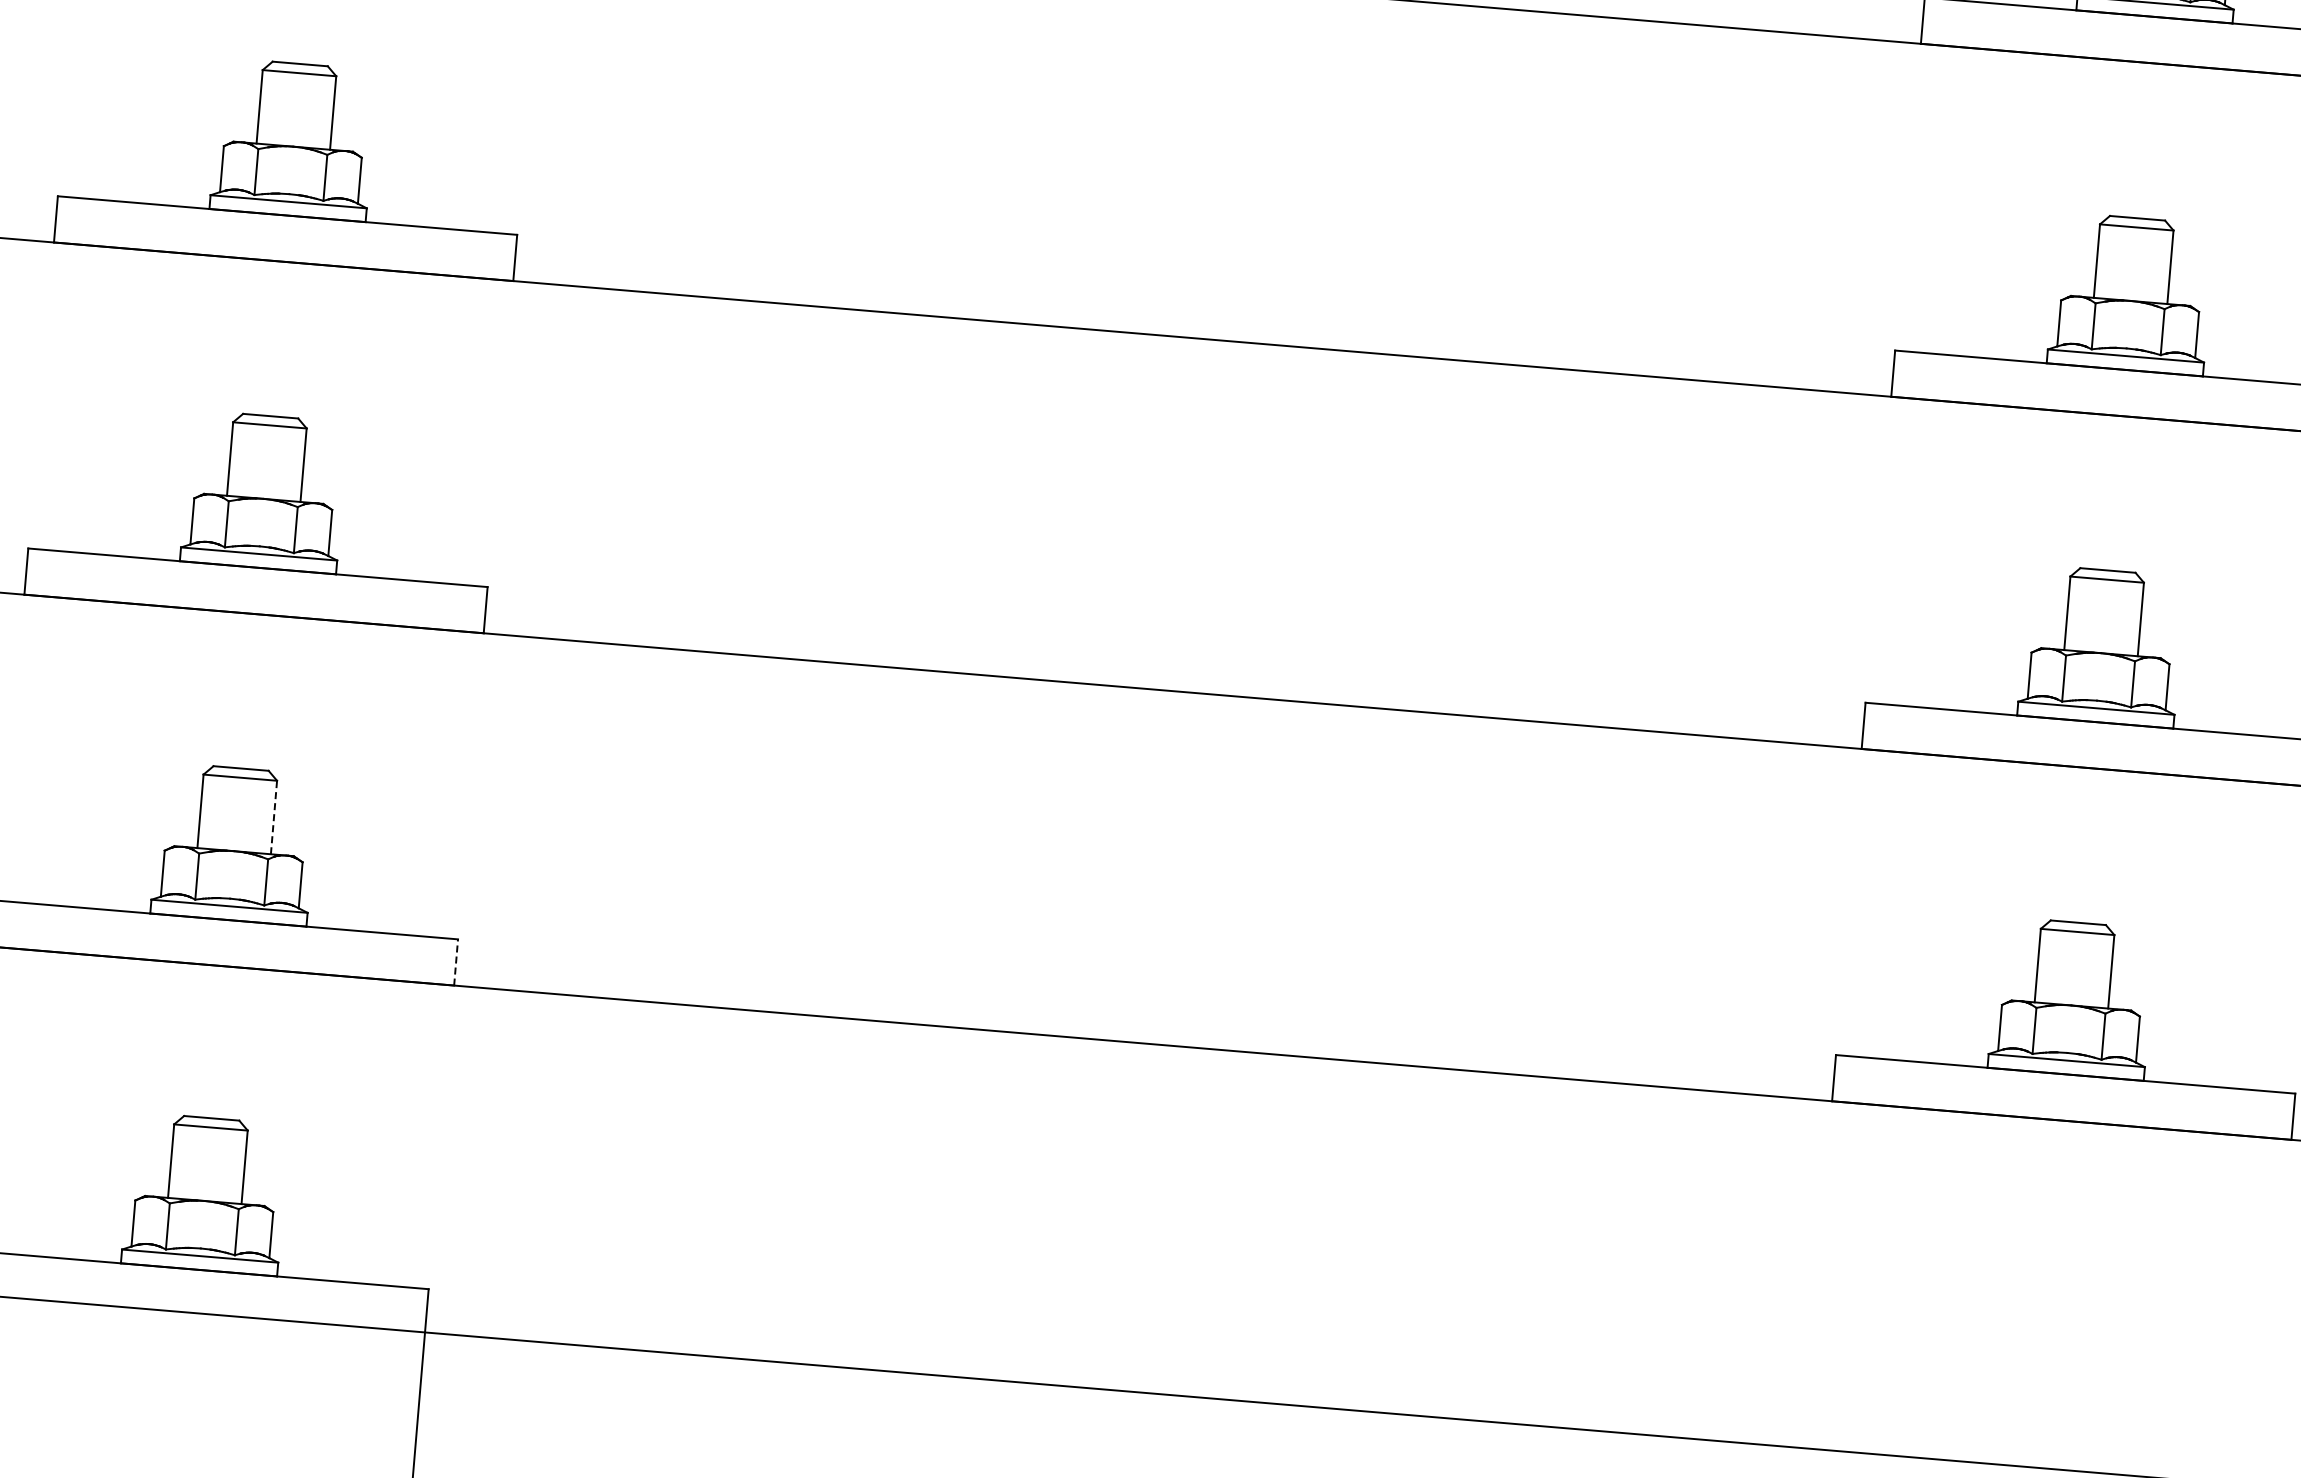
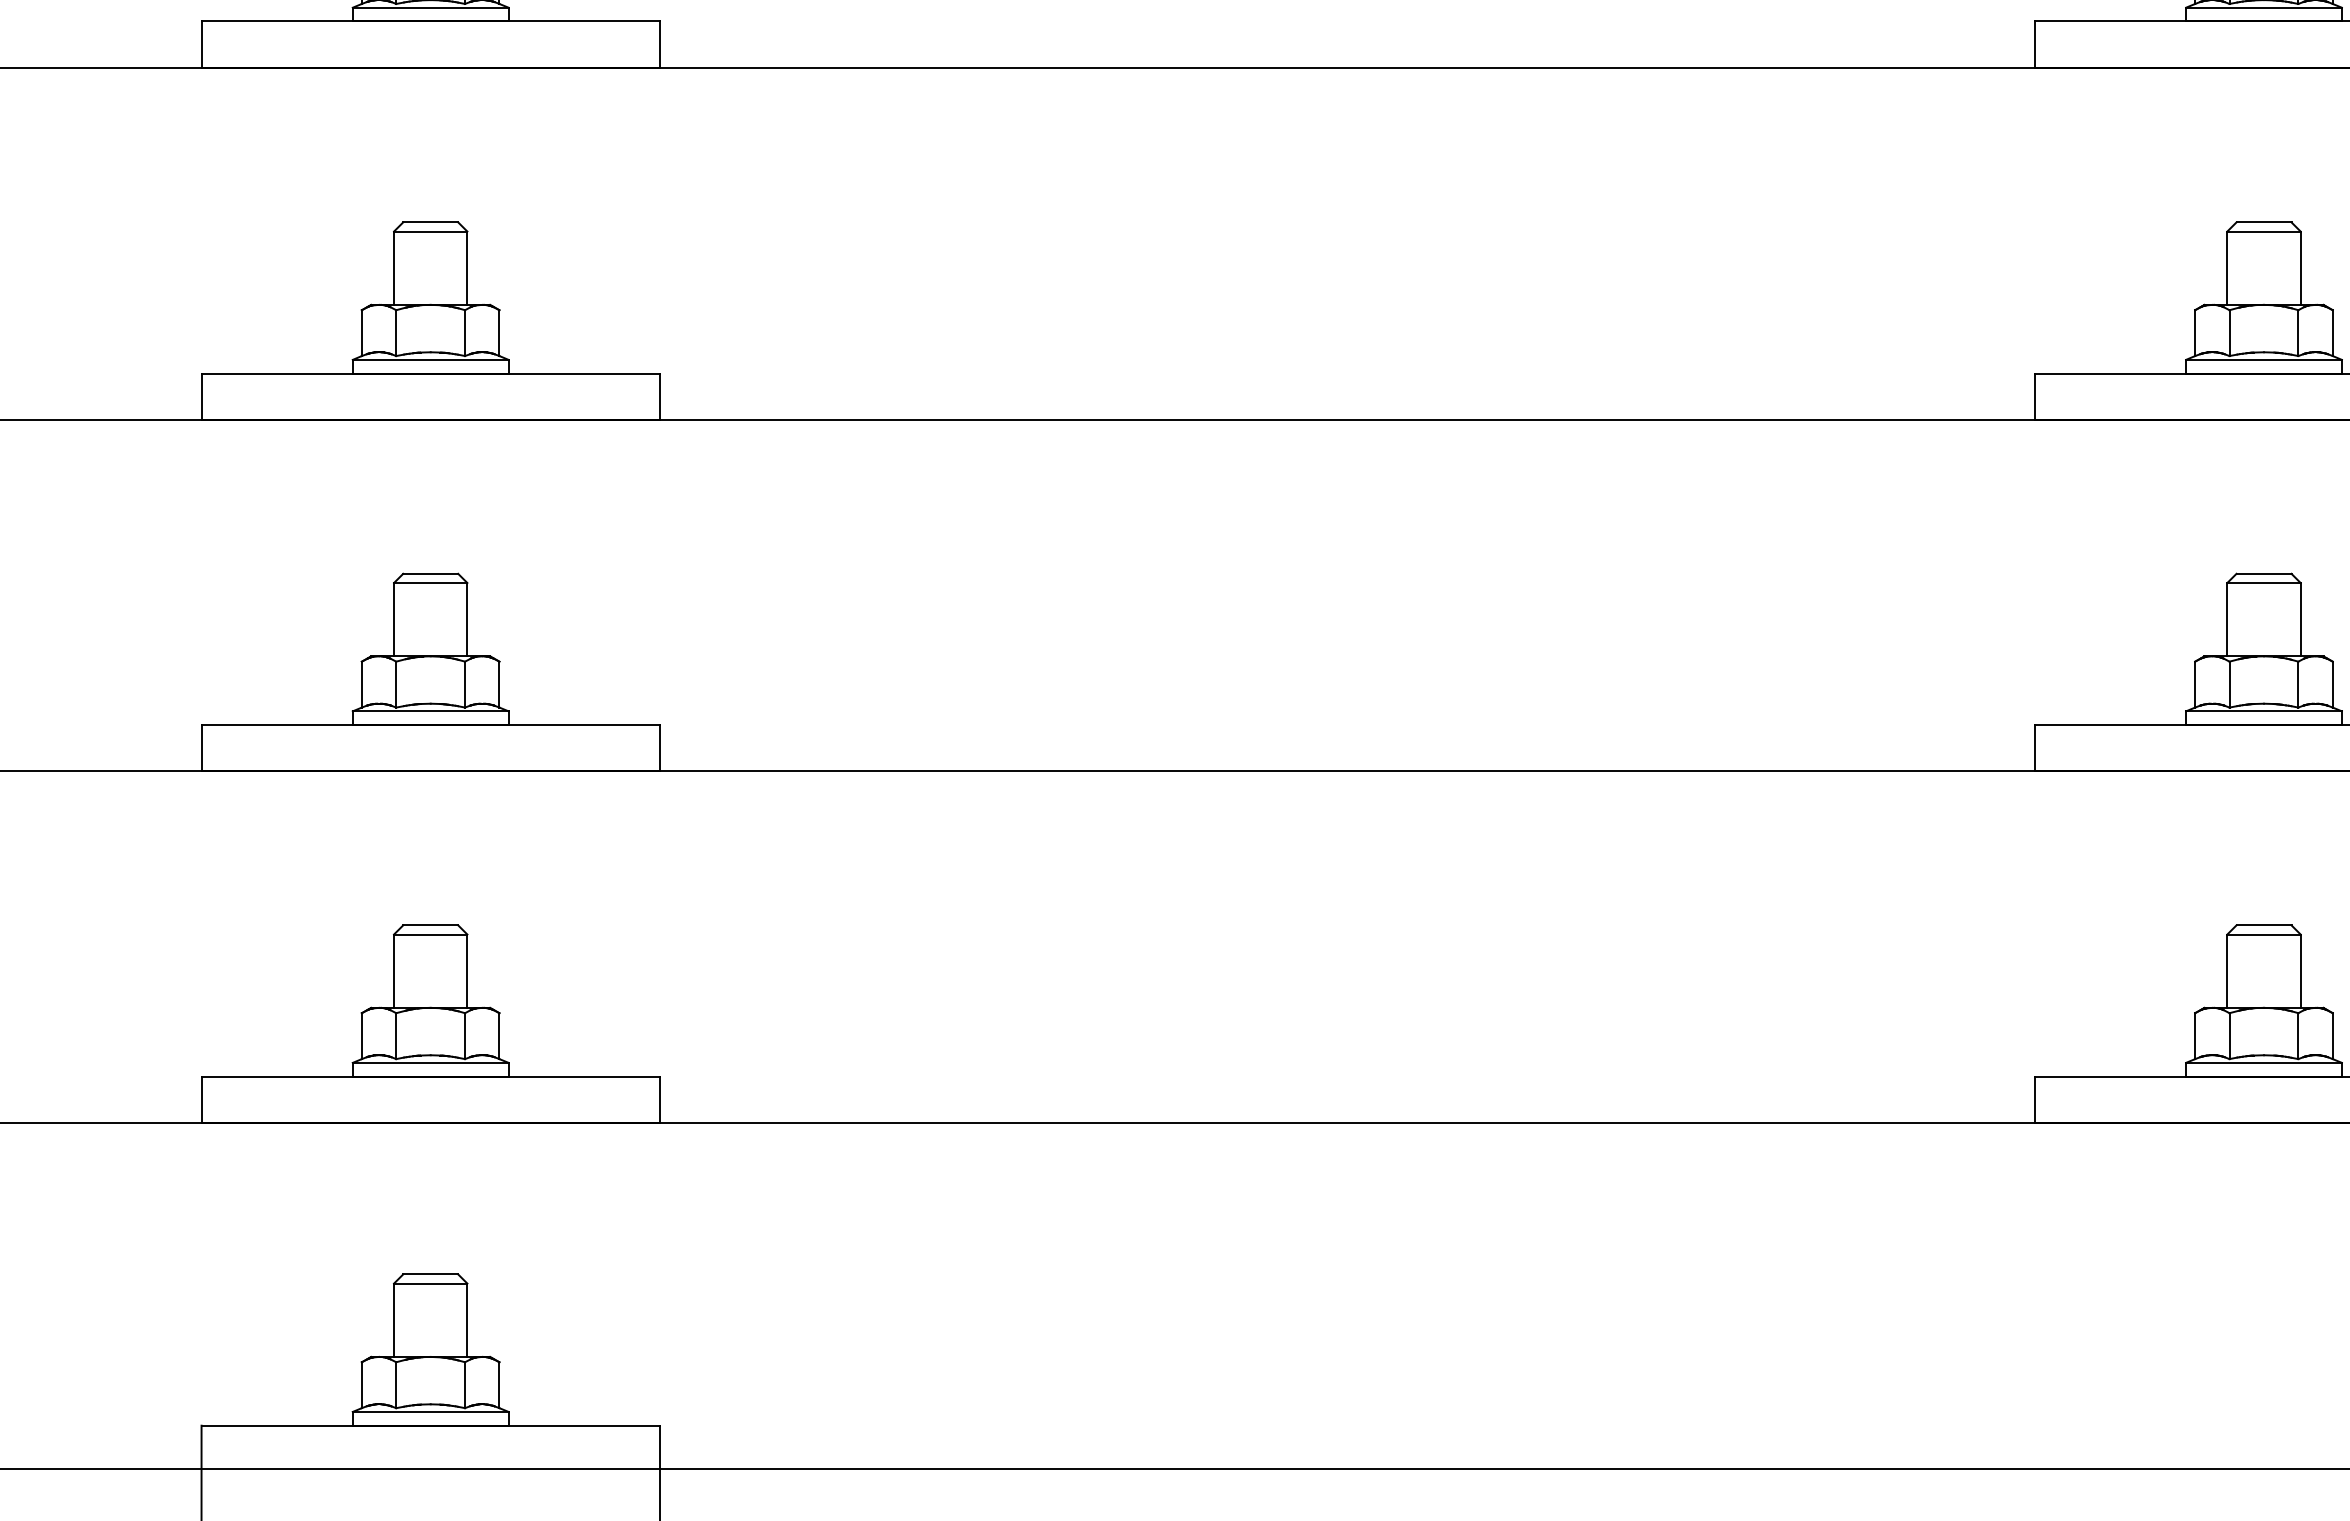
line: (274, 817) -> (467, 971), dashed -> solid
line: (455, 962) -> (659, 1099), dashed -> solid

